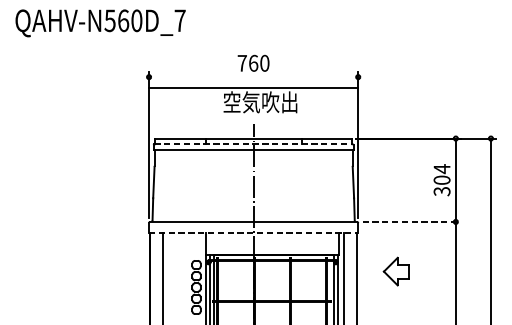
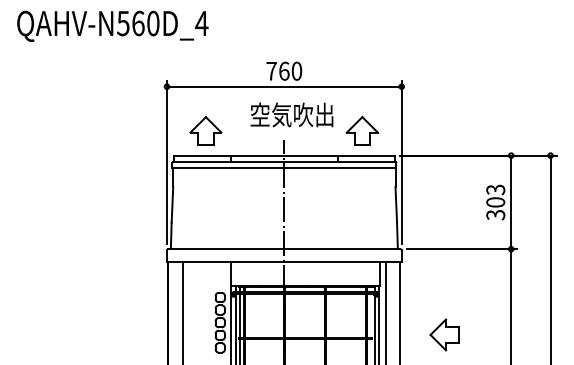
text: (179, 20) -> (201, 23), QAHV-N560D_7 -> QAHV-N560D_4
line: (253, 87) -> (284, 86), moved
part: (183, 116) -> (205, 130), added
part: (322, 116) -> (361, 130), added
line: (253, 144) -> (284, 162), dashed -> solid
text: (441, 168) -> (495, 189), 304 -> 303
line: (412, 222) -> (462, 249), dashed -> solid
line: (253, 232) -> (284, 261), dashed -> solid
part: (396, 271) -> (444, 334), moved

